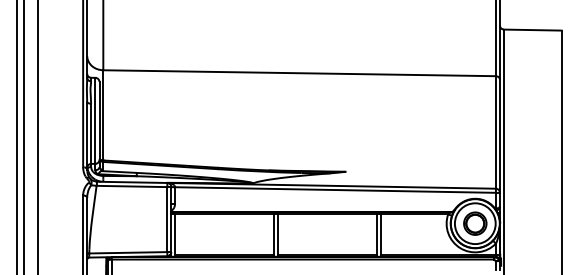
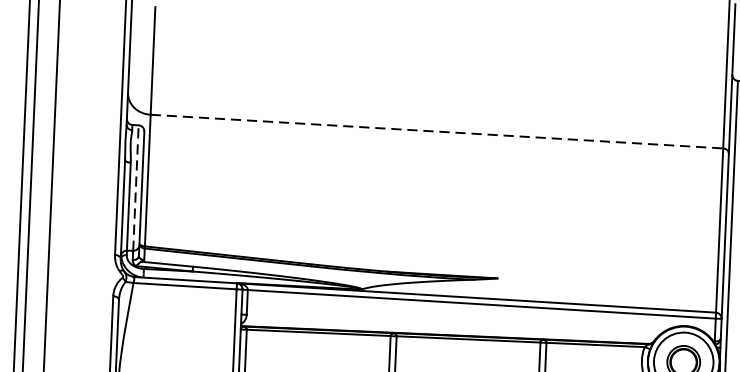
line: (300, 73) -> (438, 132), solid -> dashed
line: (95, 120) -> (136, 187), solid -> dashed

